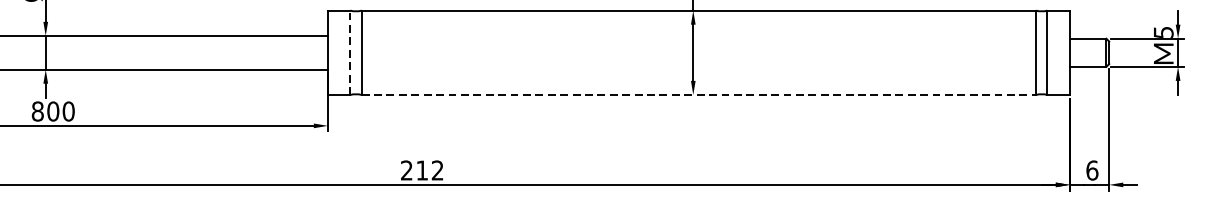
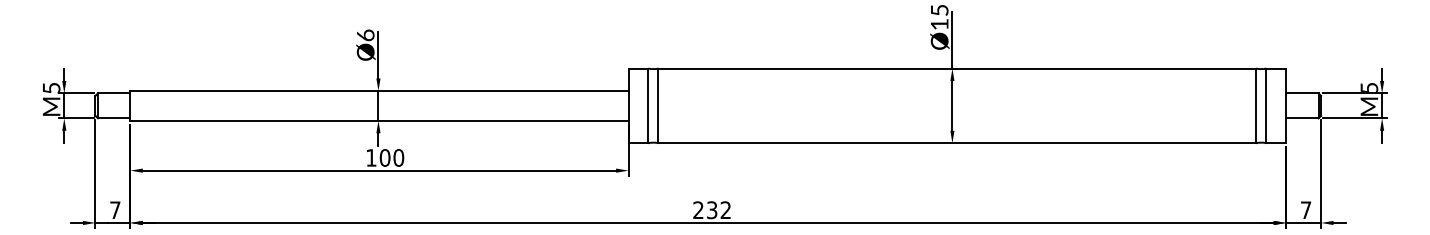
line: (350, 52) -> (648, 105), dashed -> solid
line: (699, 95) -> (957, 143), dashed -> solid
text: (37, 111) -> (371, 157), 800 -> 100
text: (422, 170) -> (712, 210), 212 -> 232
text: (1091, 170) -> (1305, 210), 6 -> 7

